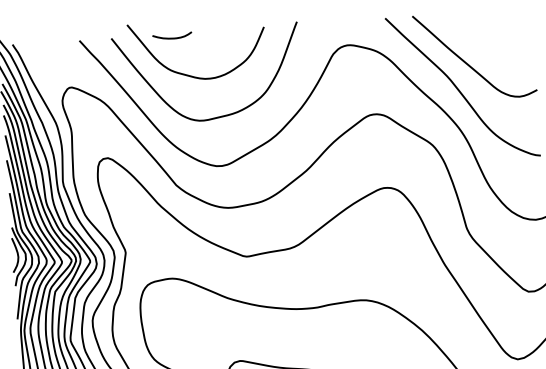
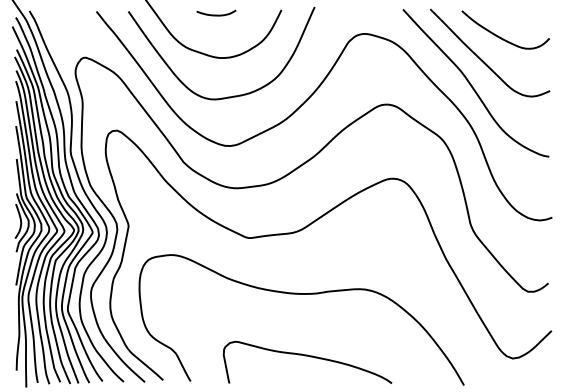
curve: (172, 37) -> (216, 14), moved
curve: (485, 39) -> (501, 37), added

